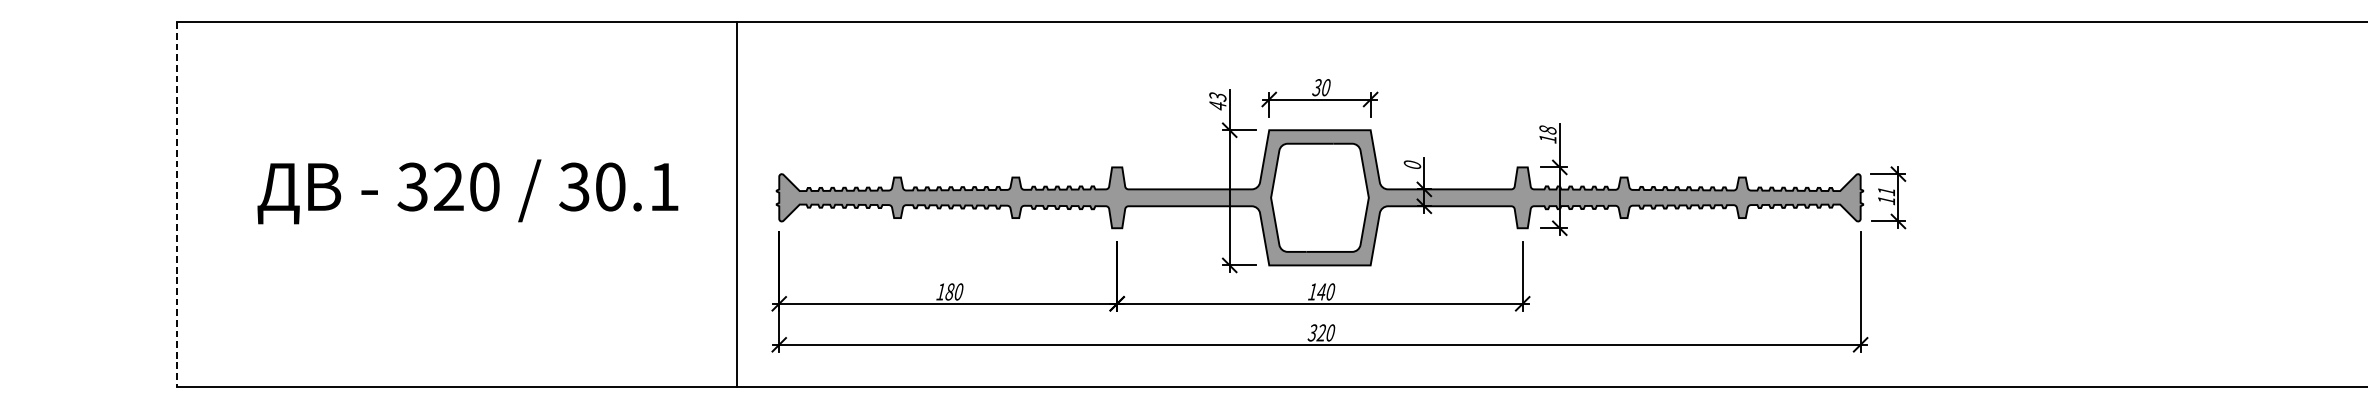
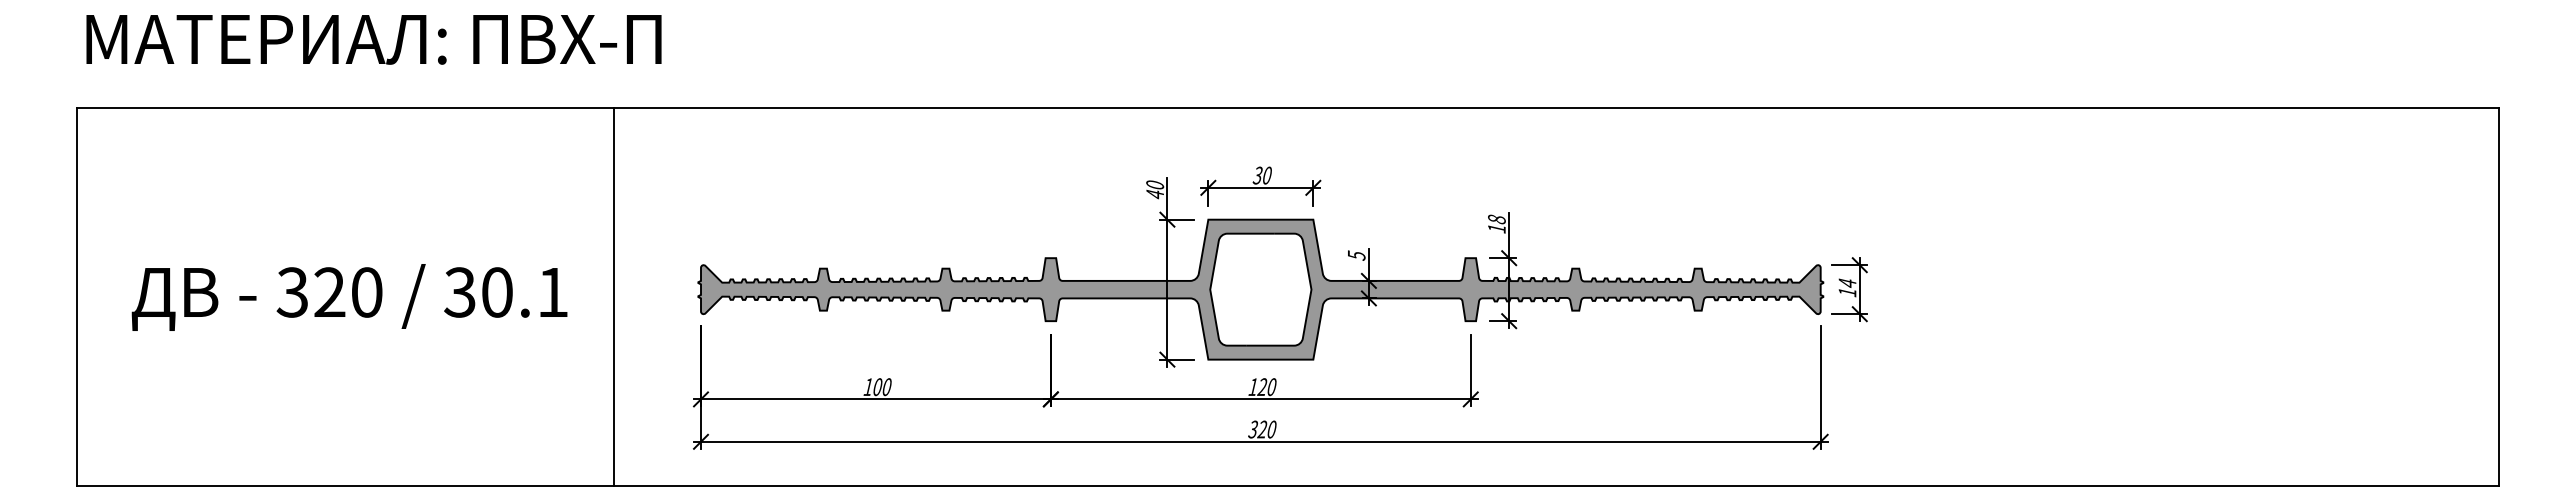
text: (1217, 97) -> (1154, 185), 43 -> 40
text: (1412, 164) -> (1356, 255), 0 -> 5
text: (1886, 190) -> (1847, 282), 11 -> 14
text: (467, 191) -> (349, 297), moved
line: (737, 204) -> (614, 296), moved
line: (177, 205) -> (77, 297), dashed -> solid
text: (949, 291) -> (877, 386), 180 -> 100
text: (1321, 291) -> (1262, 386), 140 -> 120

